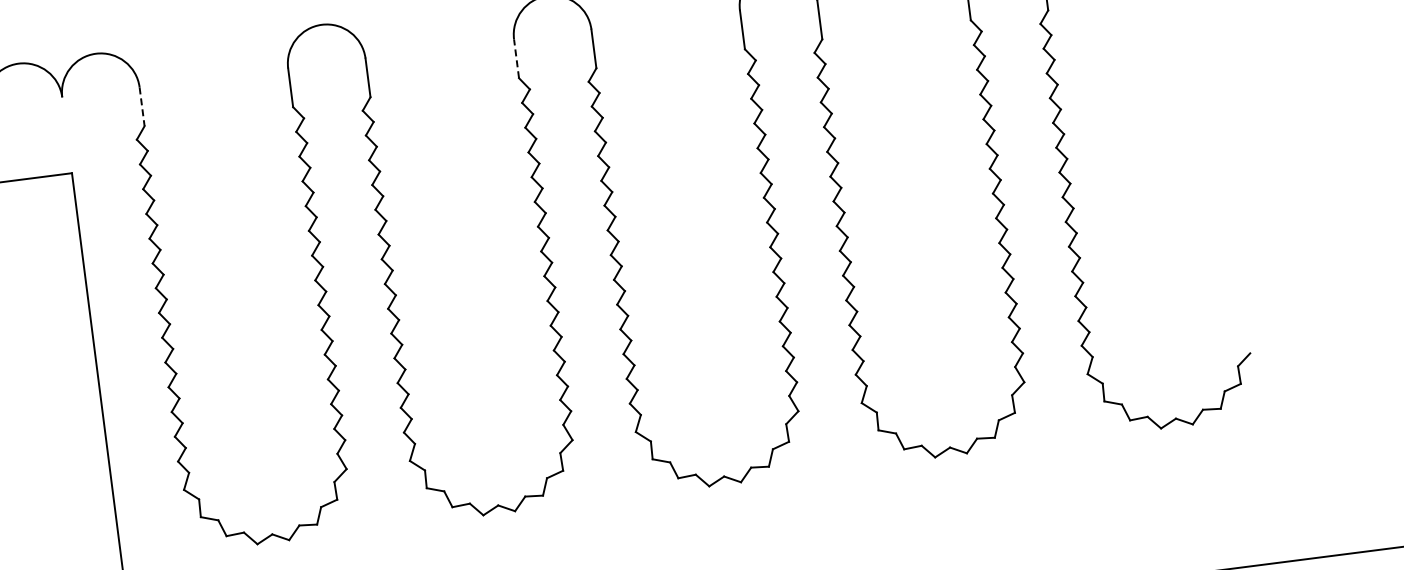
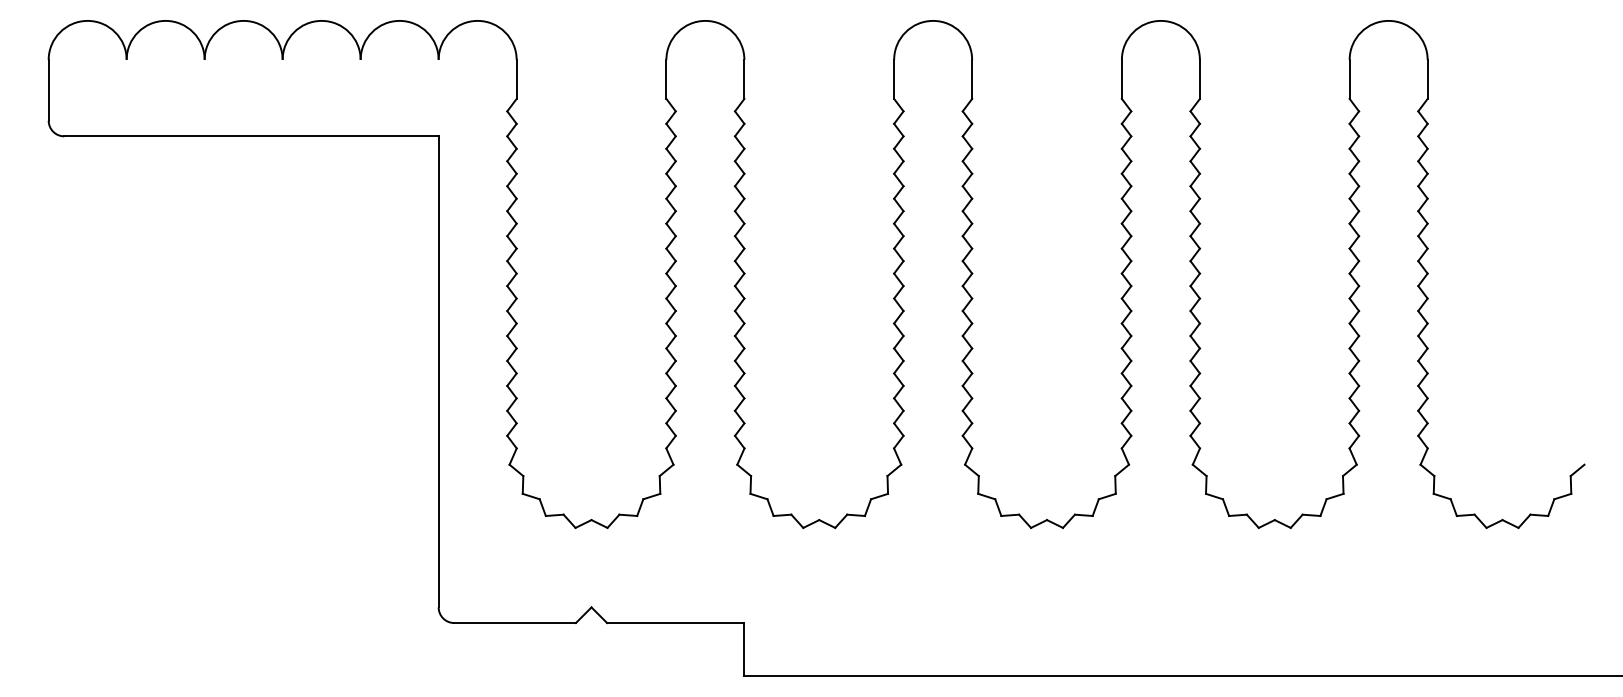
line: (516, 57) -> (894, 78), dashed -> solid
line: (141, 106) -> (516, 79), dashed -> solid

